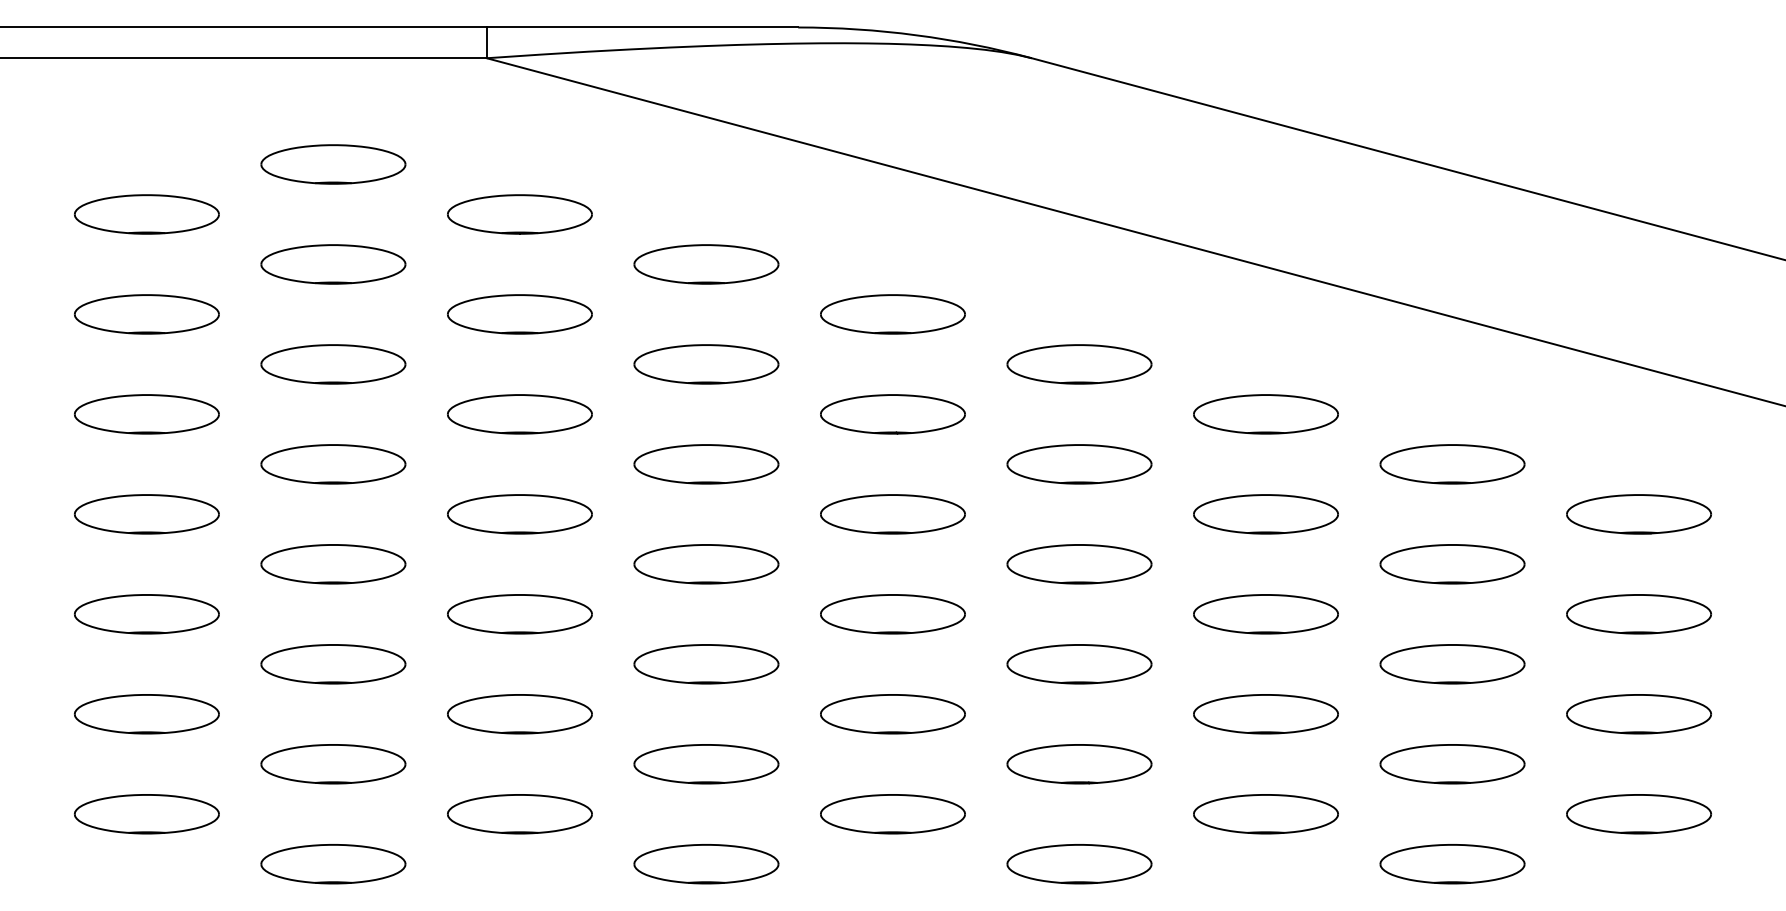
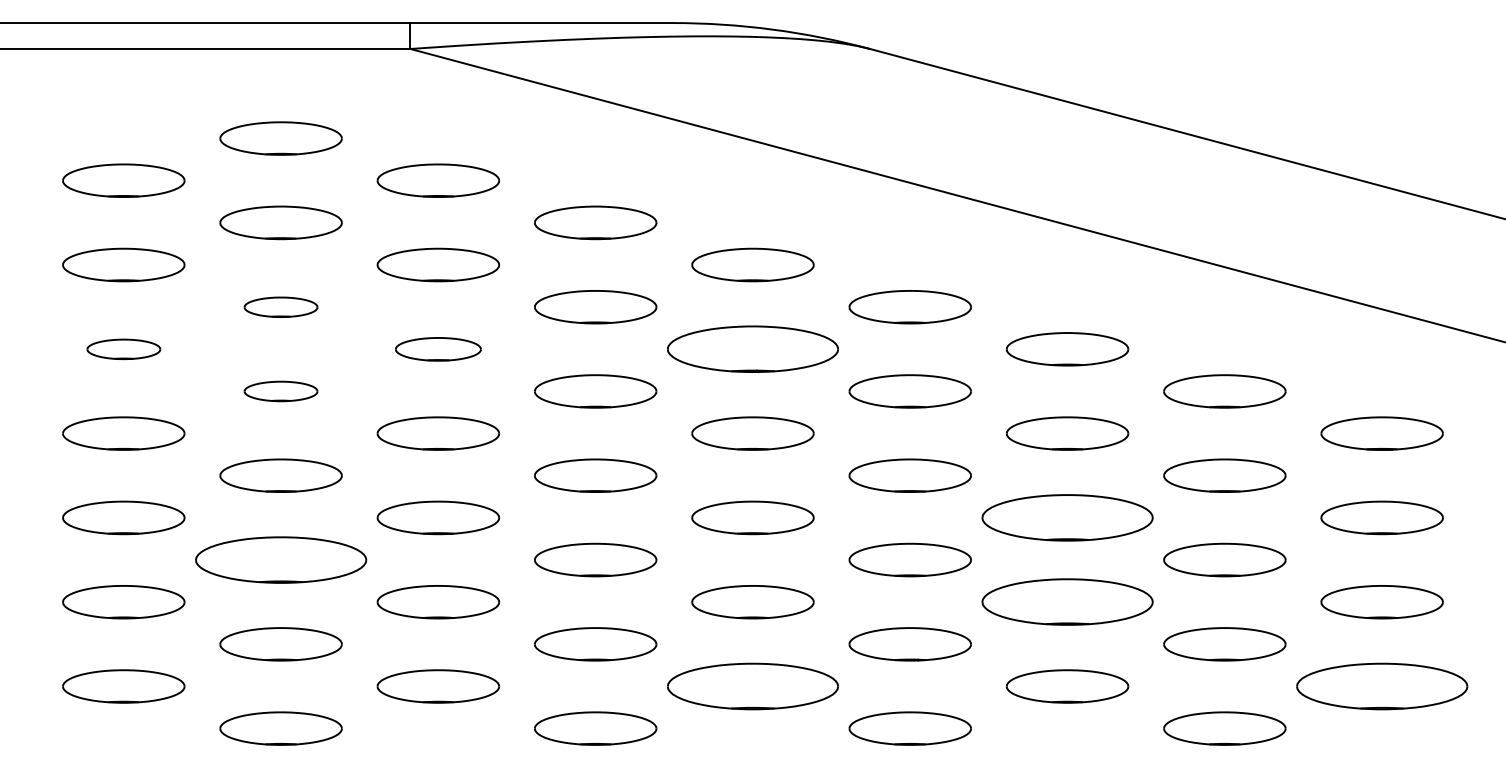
part: (332, 364) -> (280, 307), size x0.6
part: (146, 414) -> (123, 349), size x0.6
part: (520, 414) -> (438, 349), size x0.7
part: (892, 414) -> (752, 349), size x1.4
part: (332, 464) -> (280, 391), size x0.6
part: (1265, 613) -> (1067, 517), size x1.4
part: (332, 663) -> (280, 559), size x1.4
part: (1265, 714) -> (1067, 602), size x1.4
part: (892, 814) -> (752, 686), size x1.4
part: (1638, 814) -> (1381, 686), size x1.4

